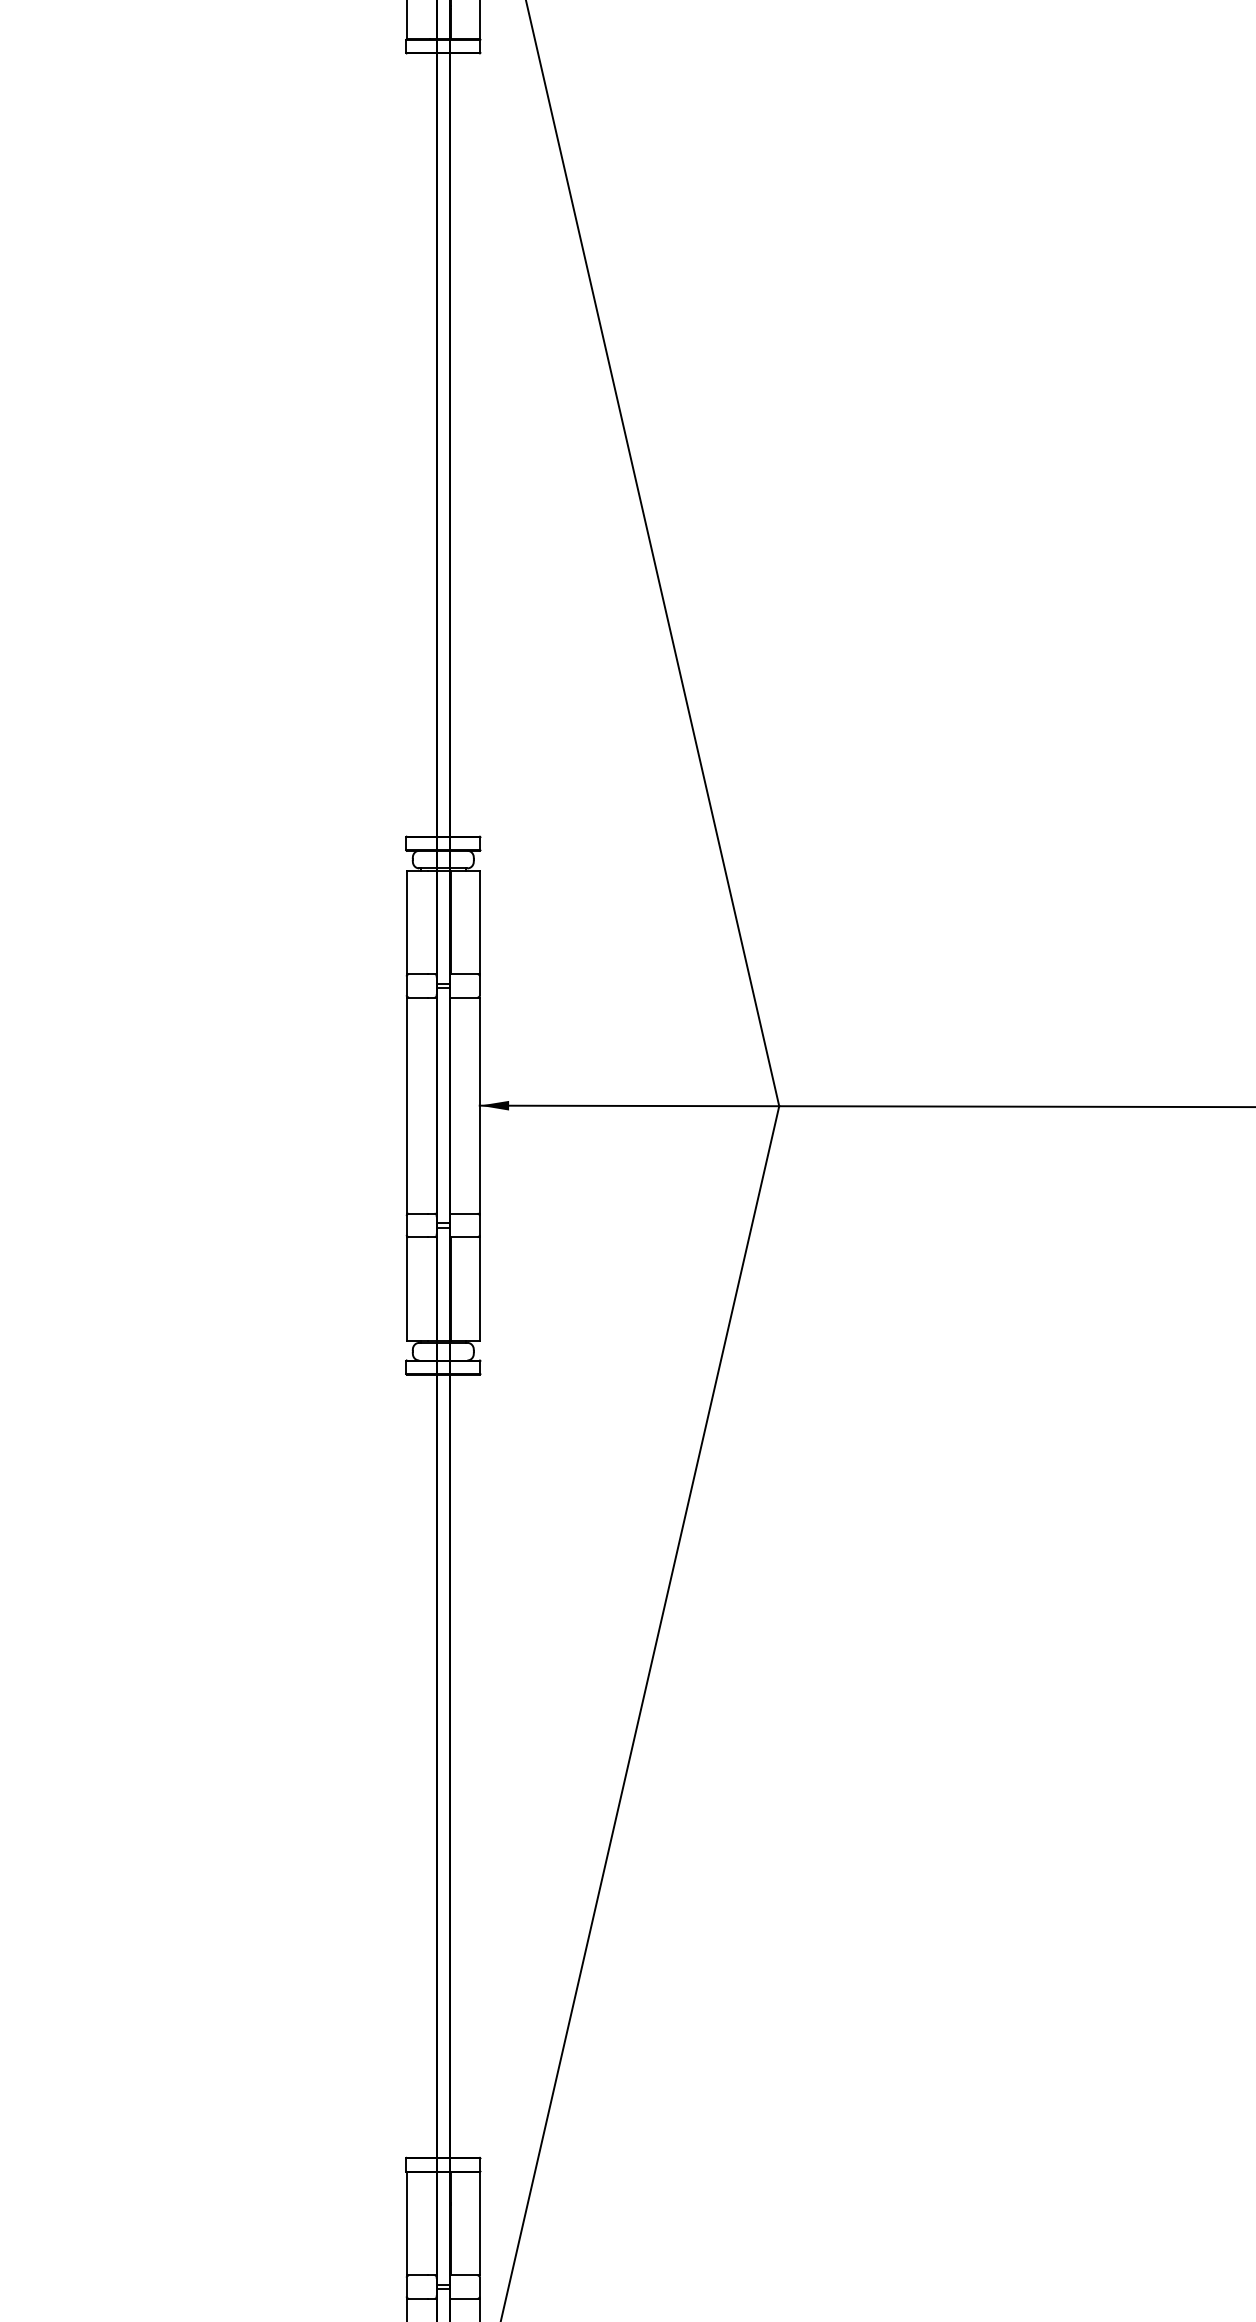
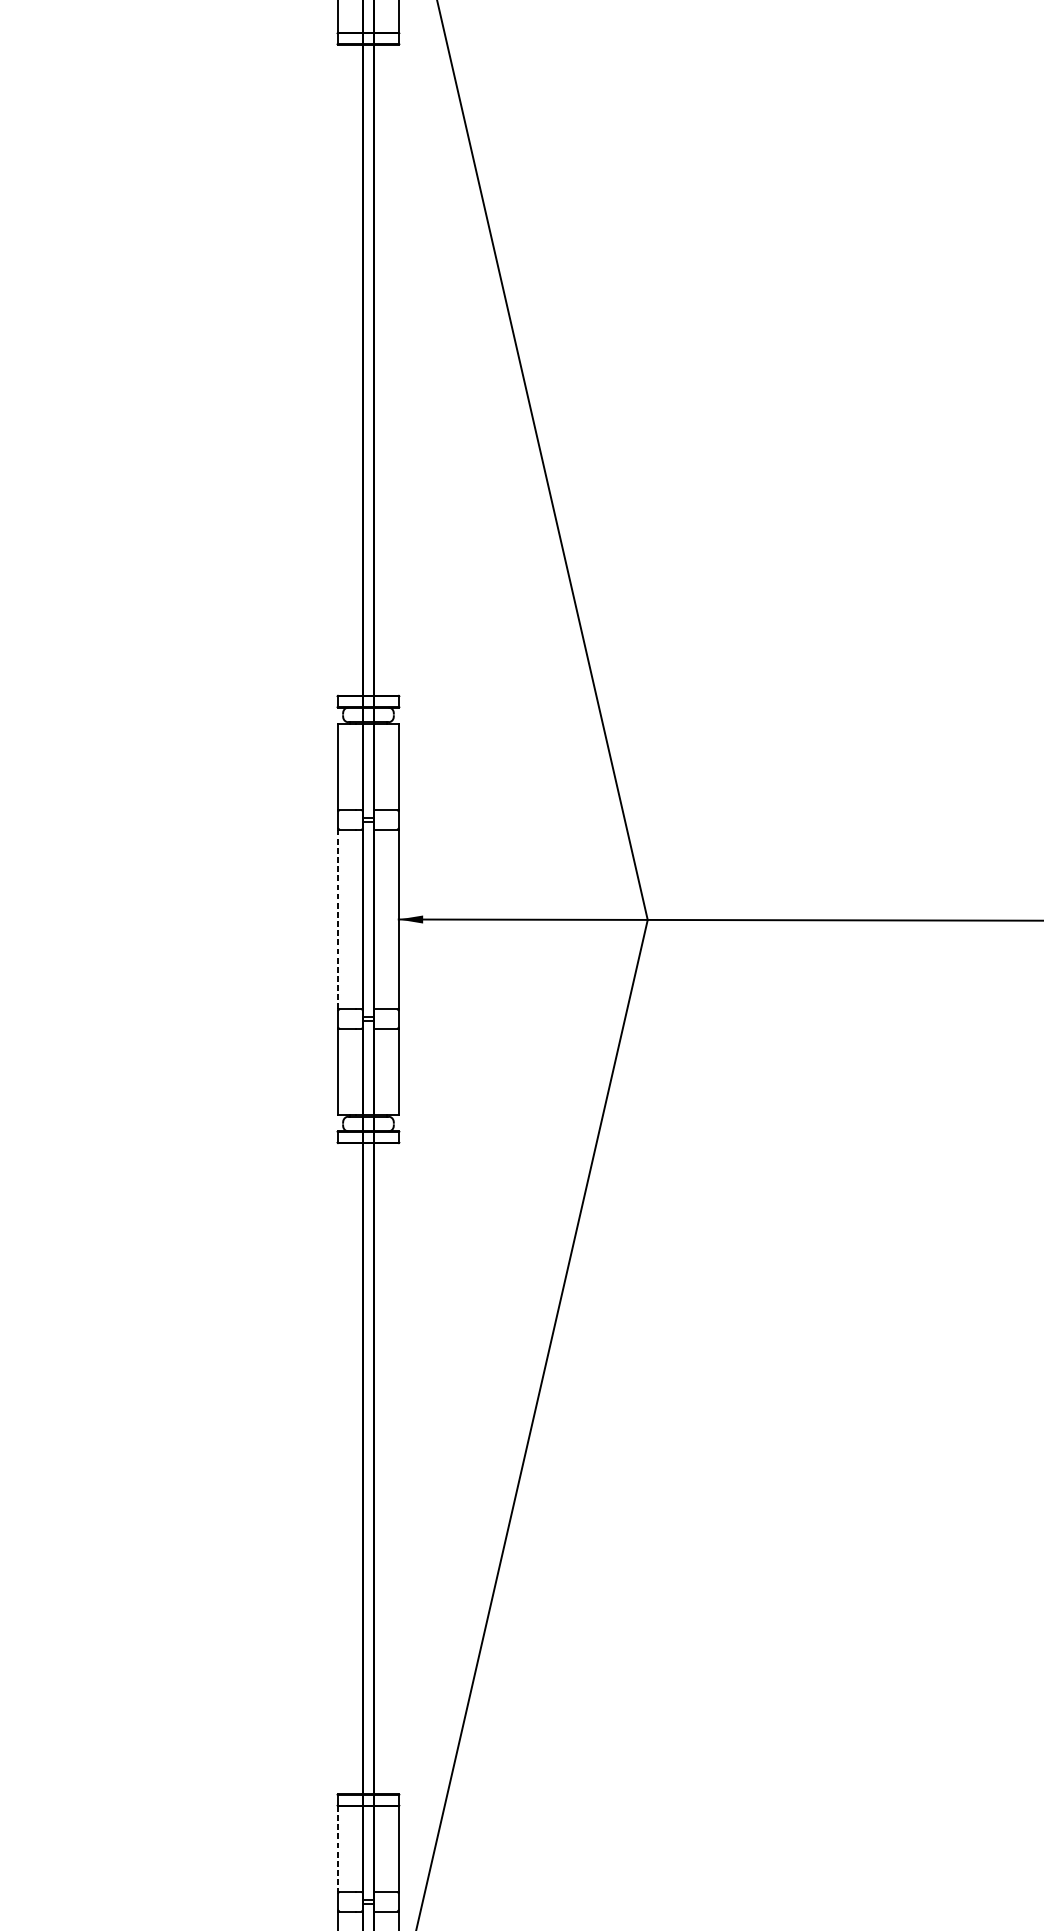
line: (406, 1106) -> (337, 920), solid -> dashed
line: (406, 2223) -> (337, 1848), solid -> dashed

